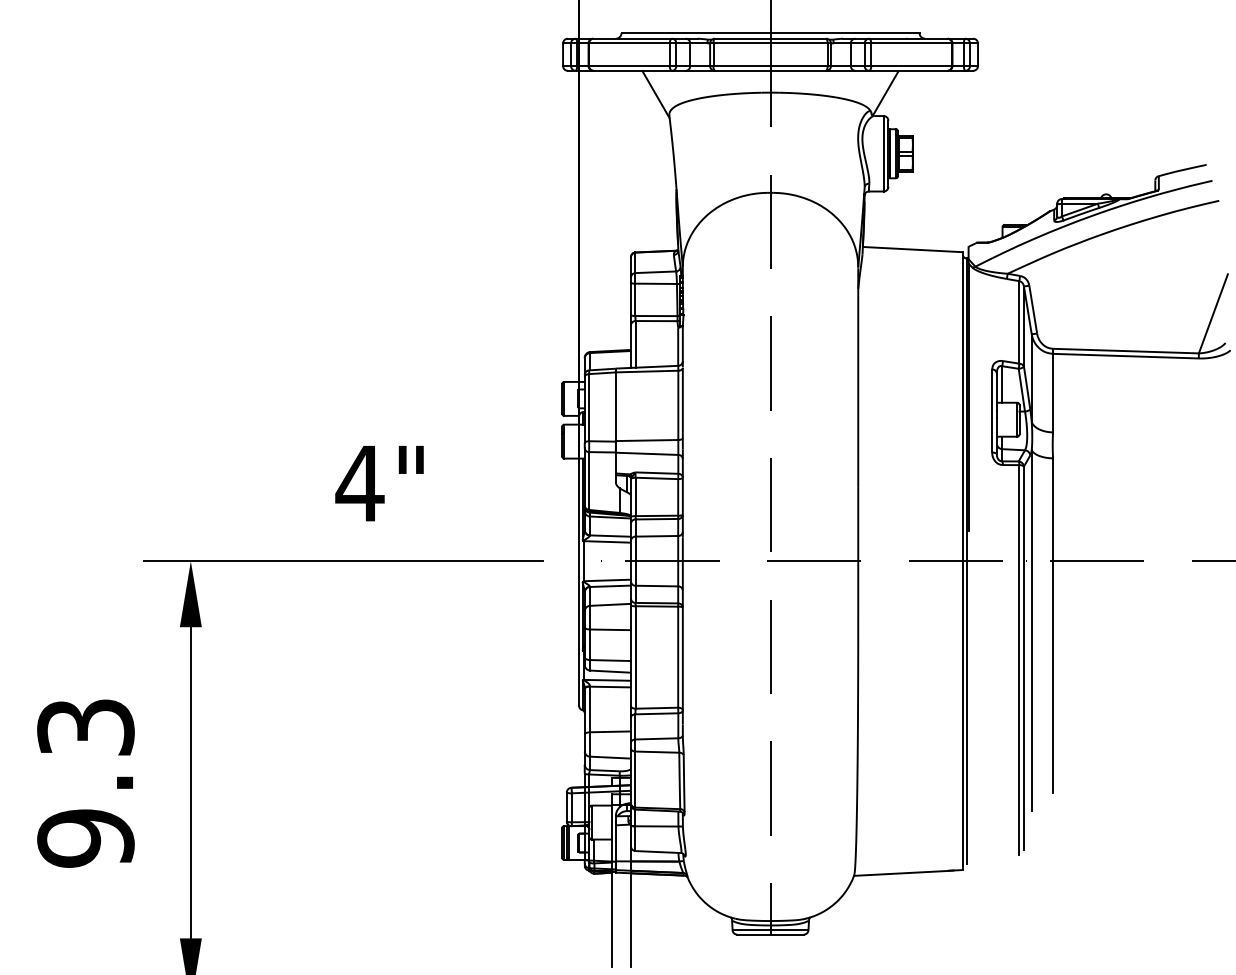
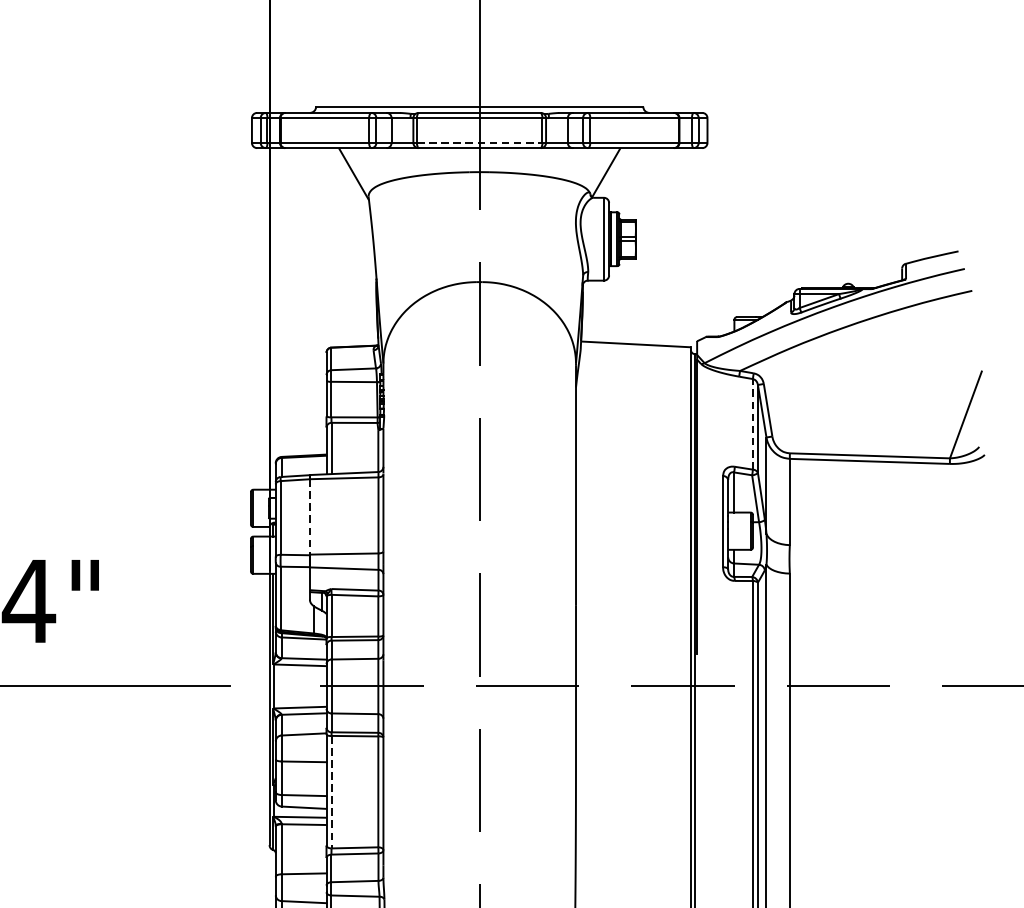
line: (770, 66) -> (479, 143), solid -> dashed
line: (1019, 321) -> (753, 423), solid -> dashed
line: (615, 407) -> (309, 517), solid -> dashed
line: (635, 657) -> (331, 792), solid -> dashed

